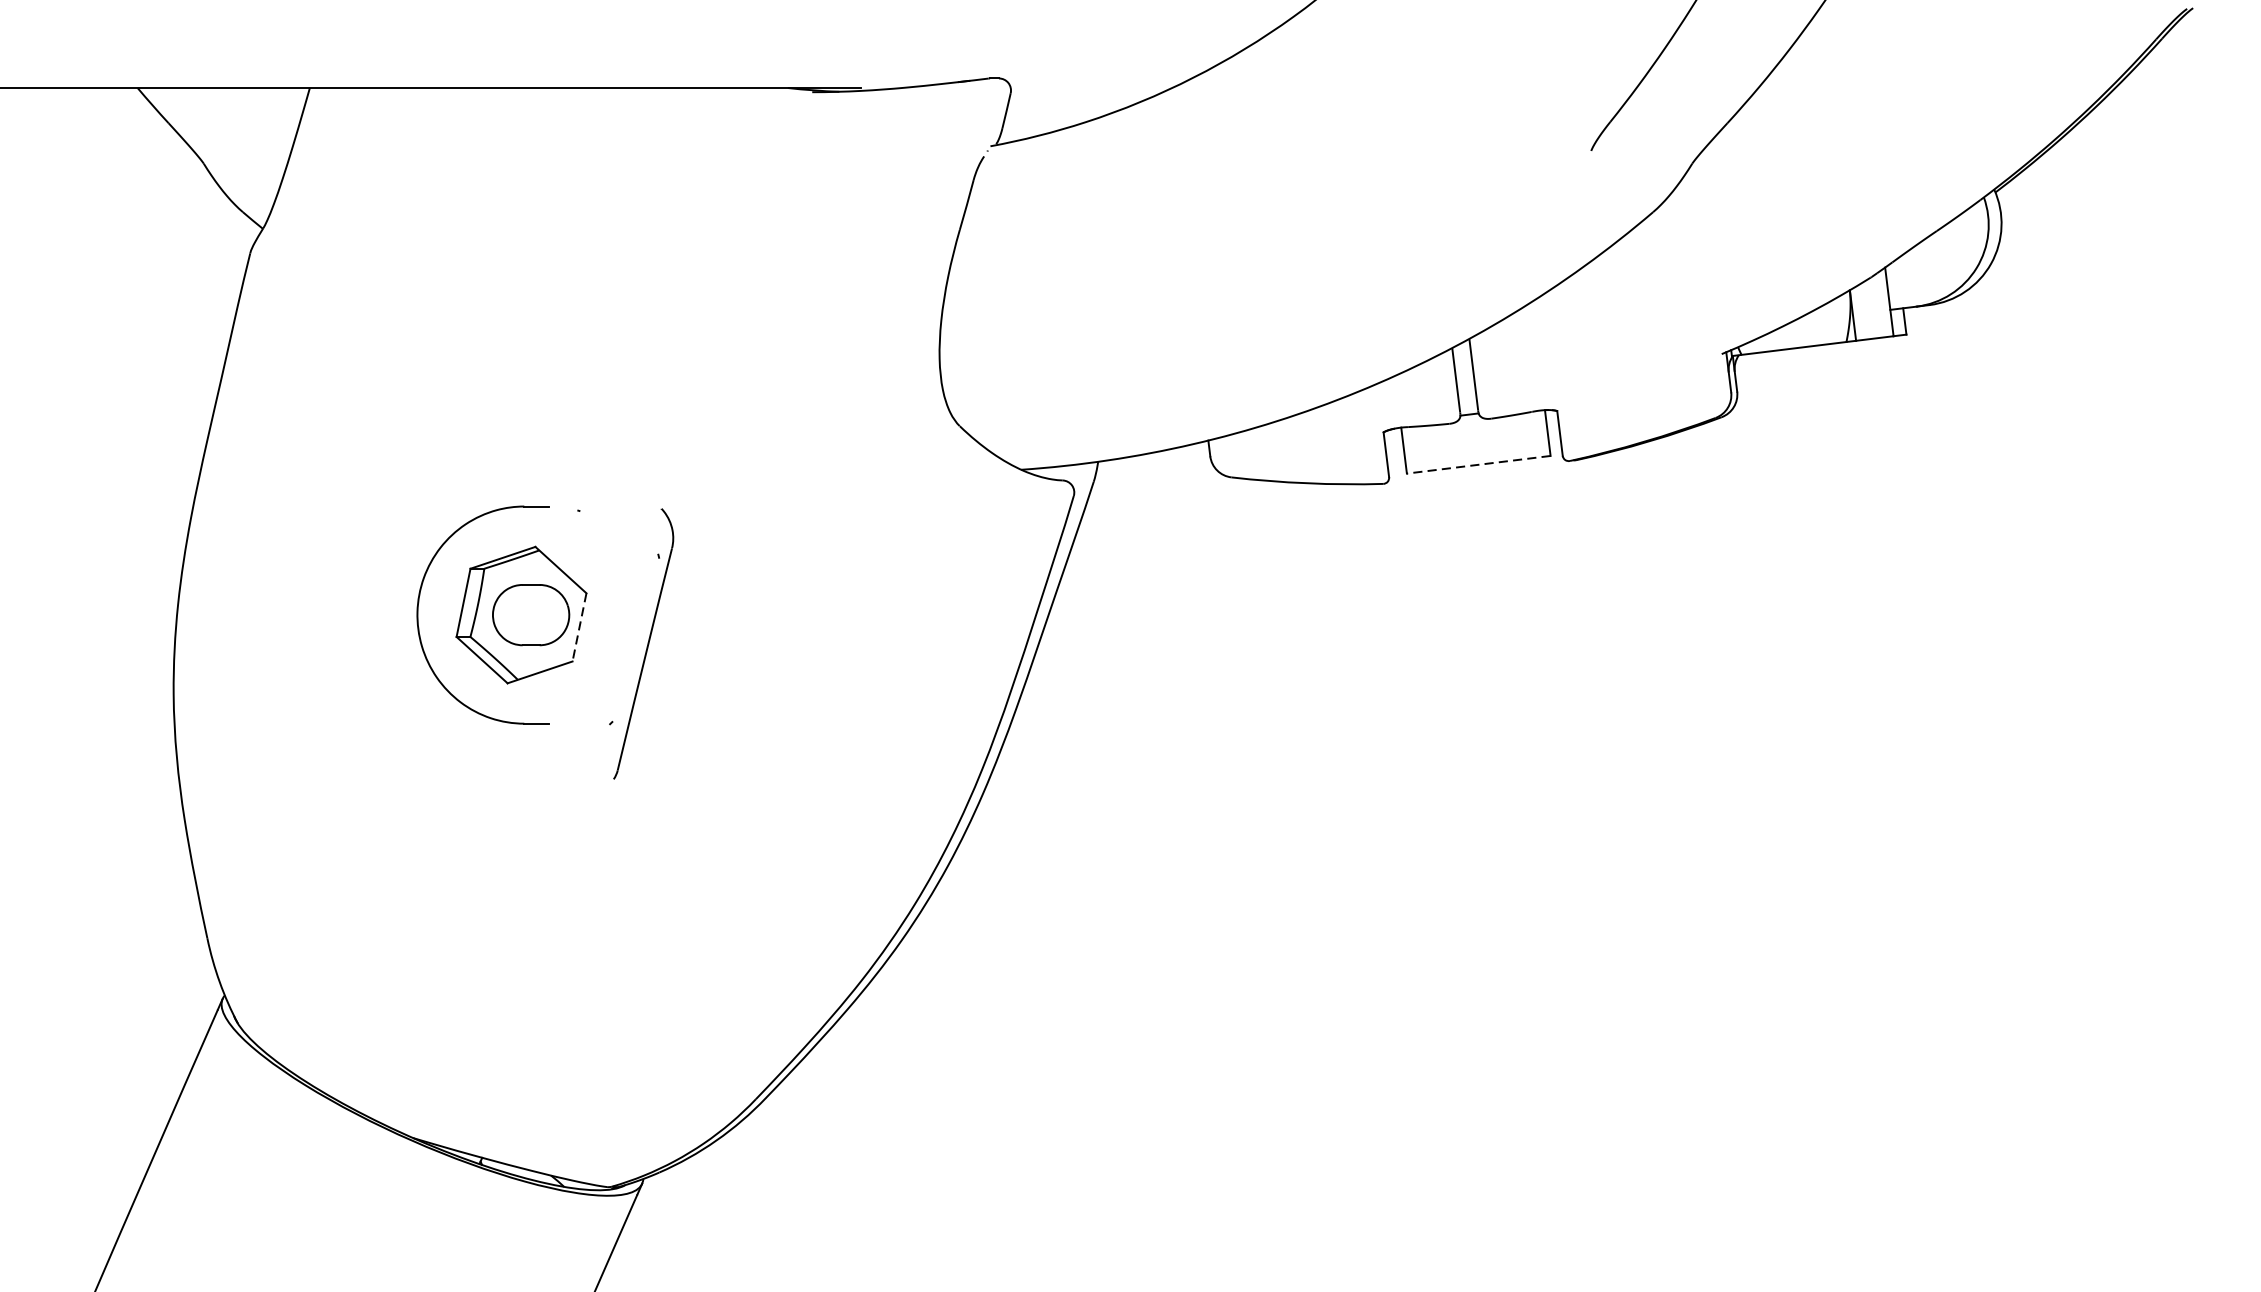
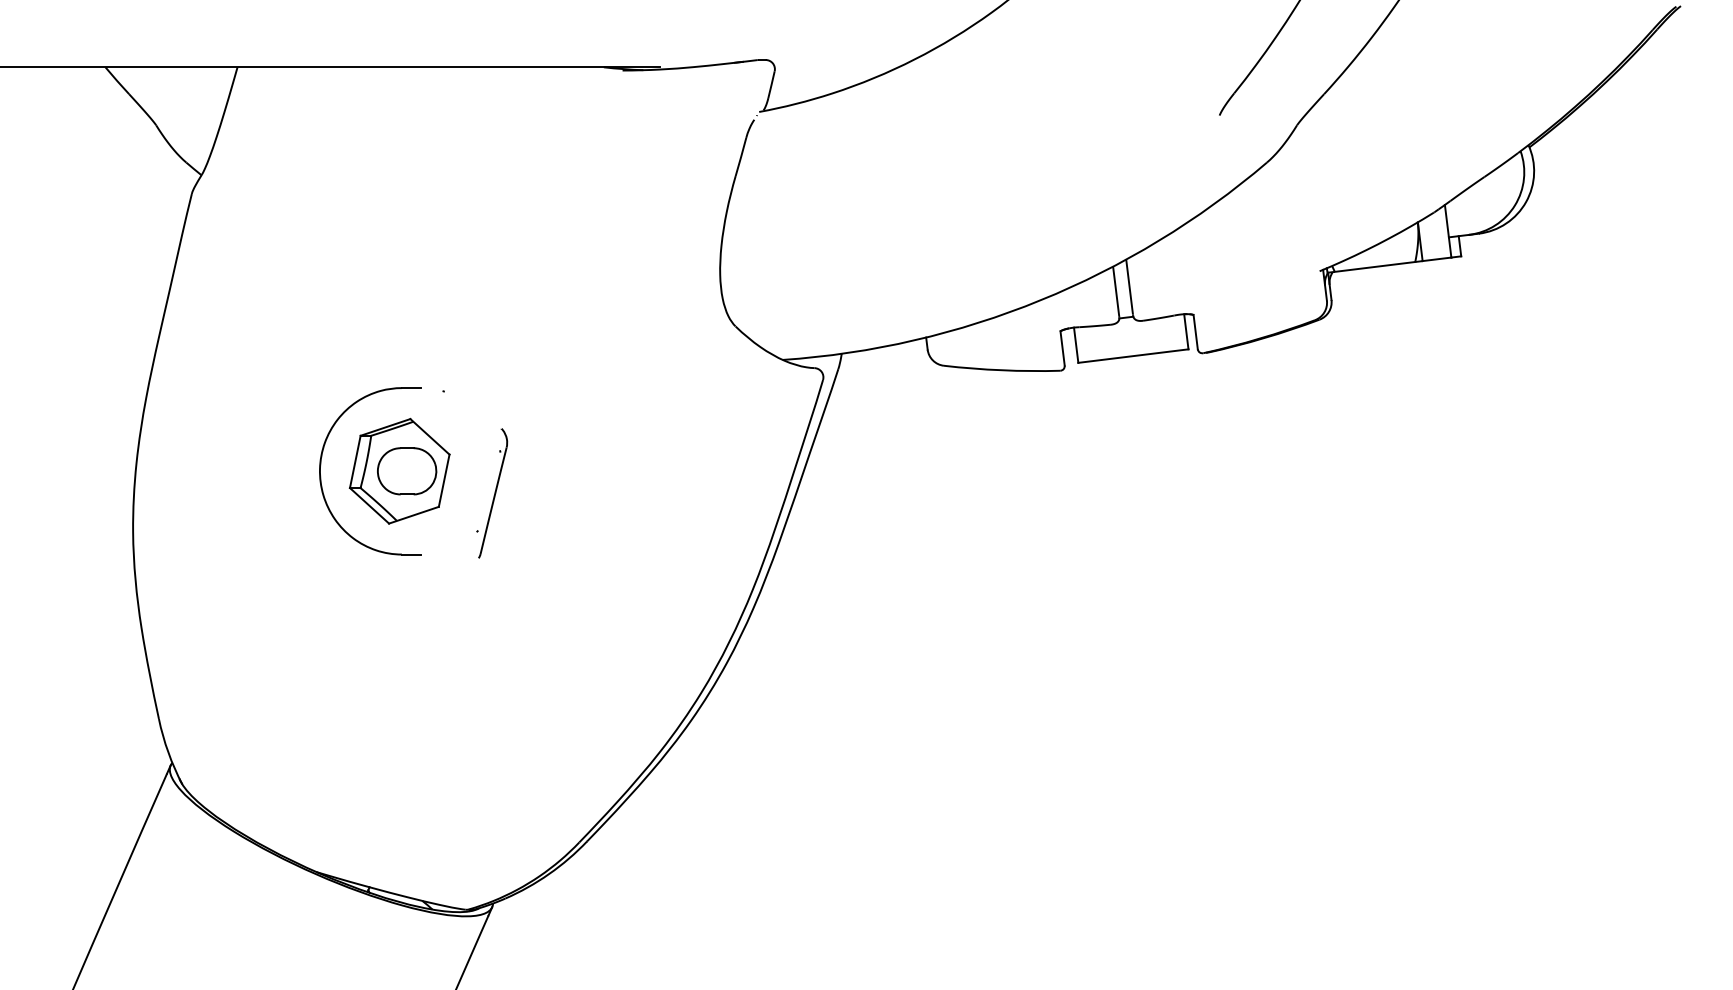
line: (1477, 465) -> (1132, 356), dashed -> solid
line: (579, 627) -> (444, 480), dashed -> solid
part: (642, 644) -> (492, 493), size x0.62

